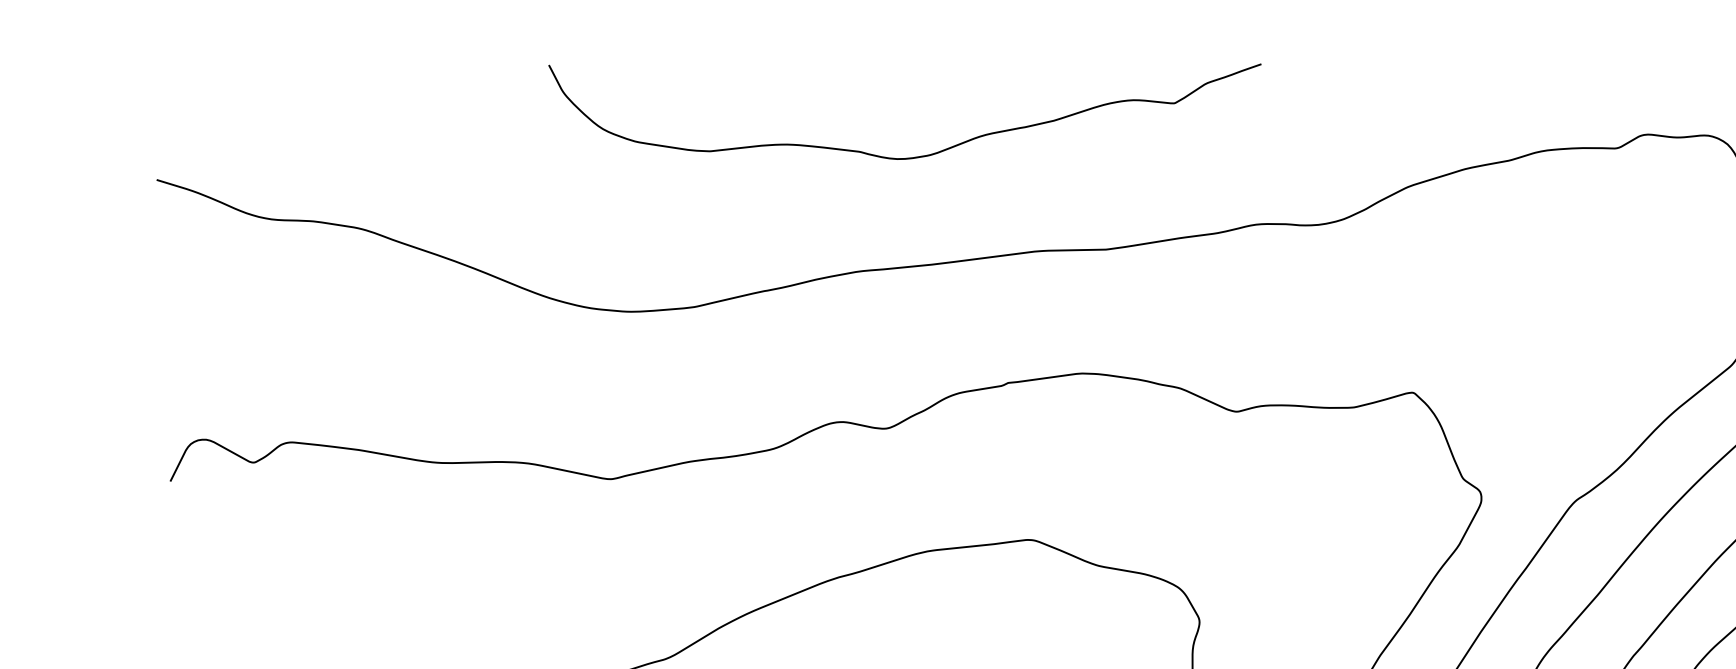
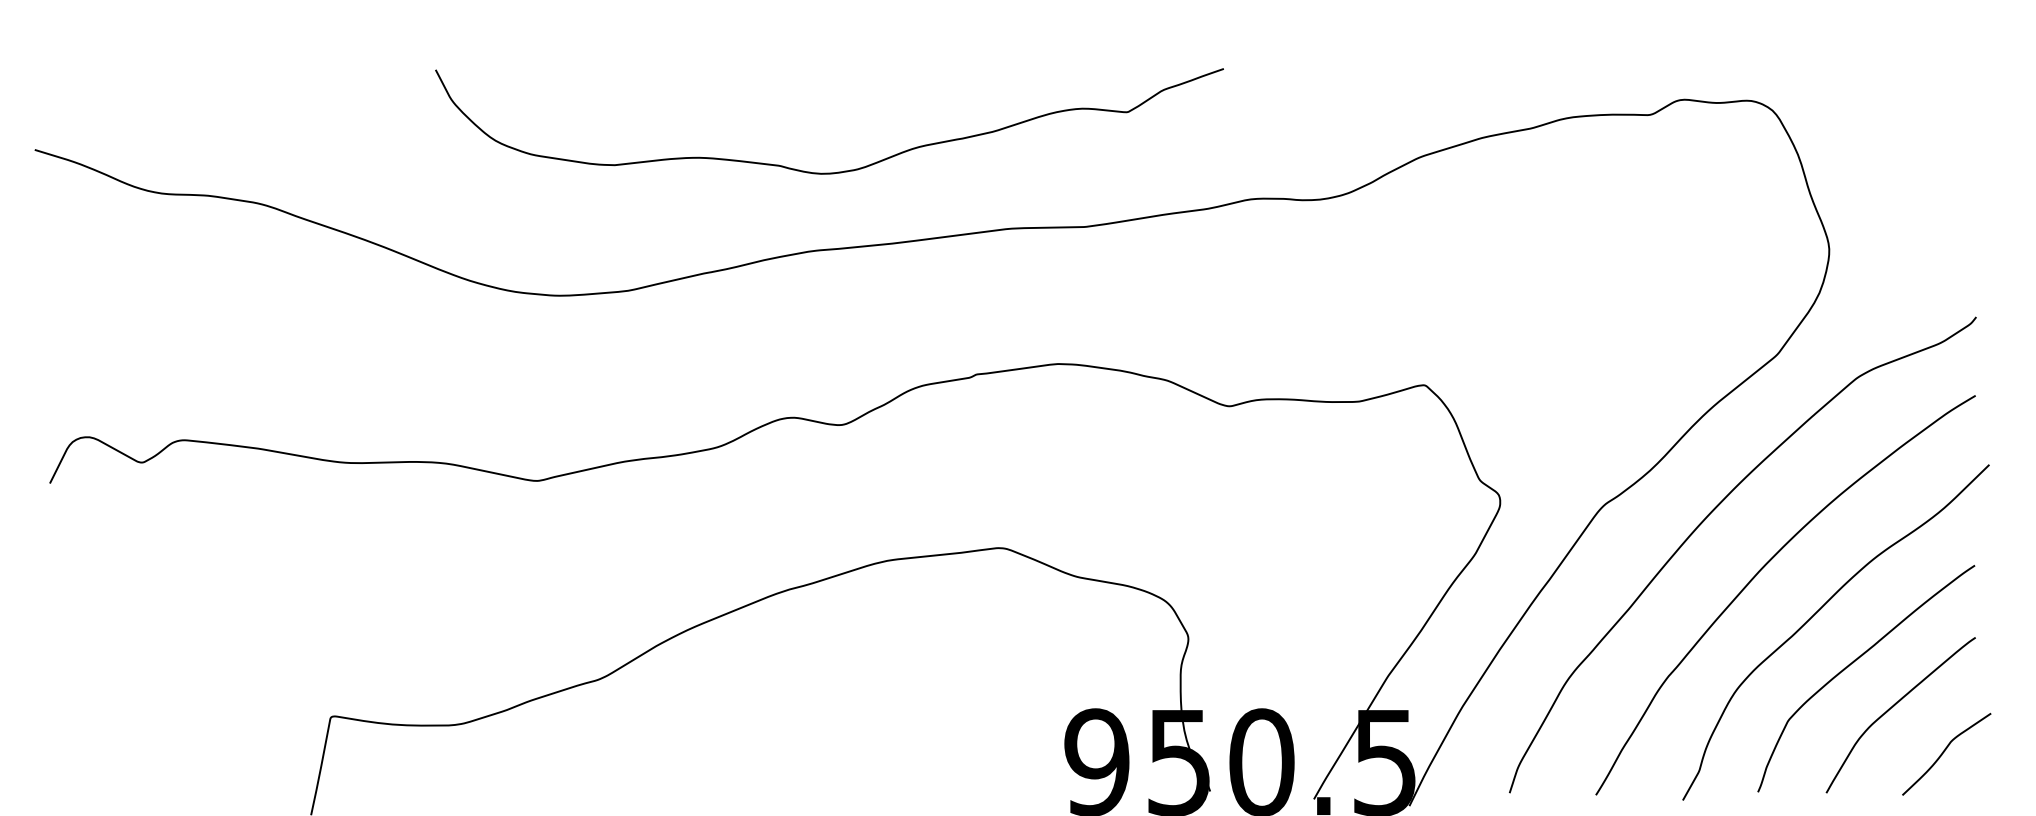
curve: (913, 156) -> (838, 171), moved

